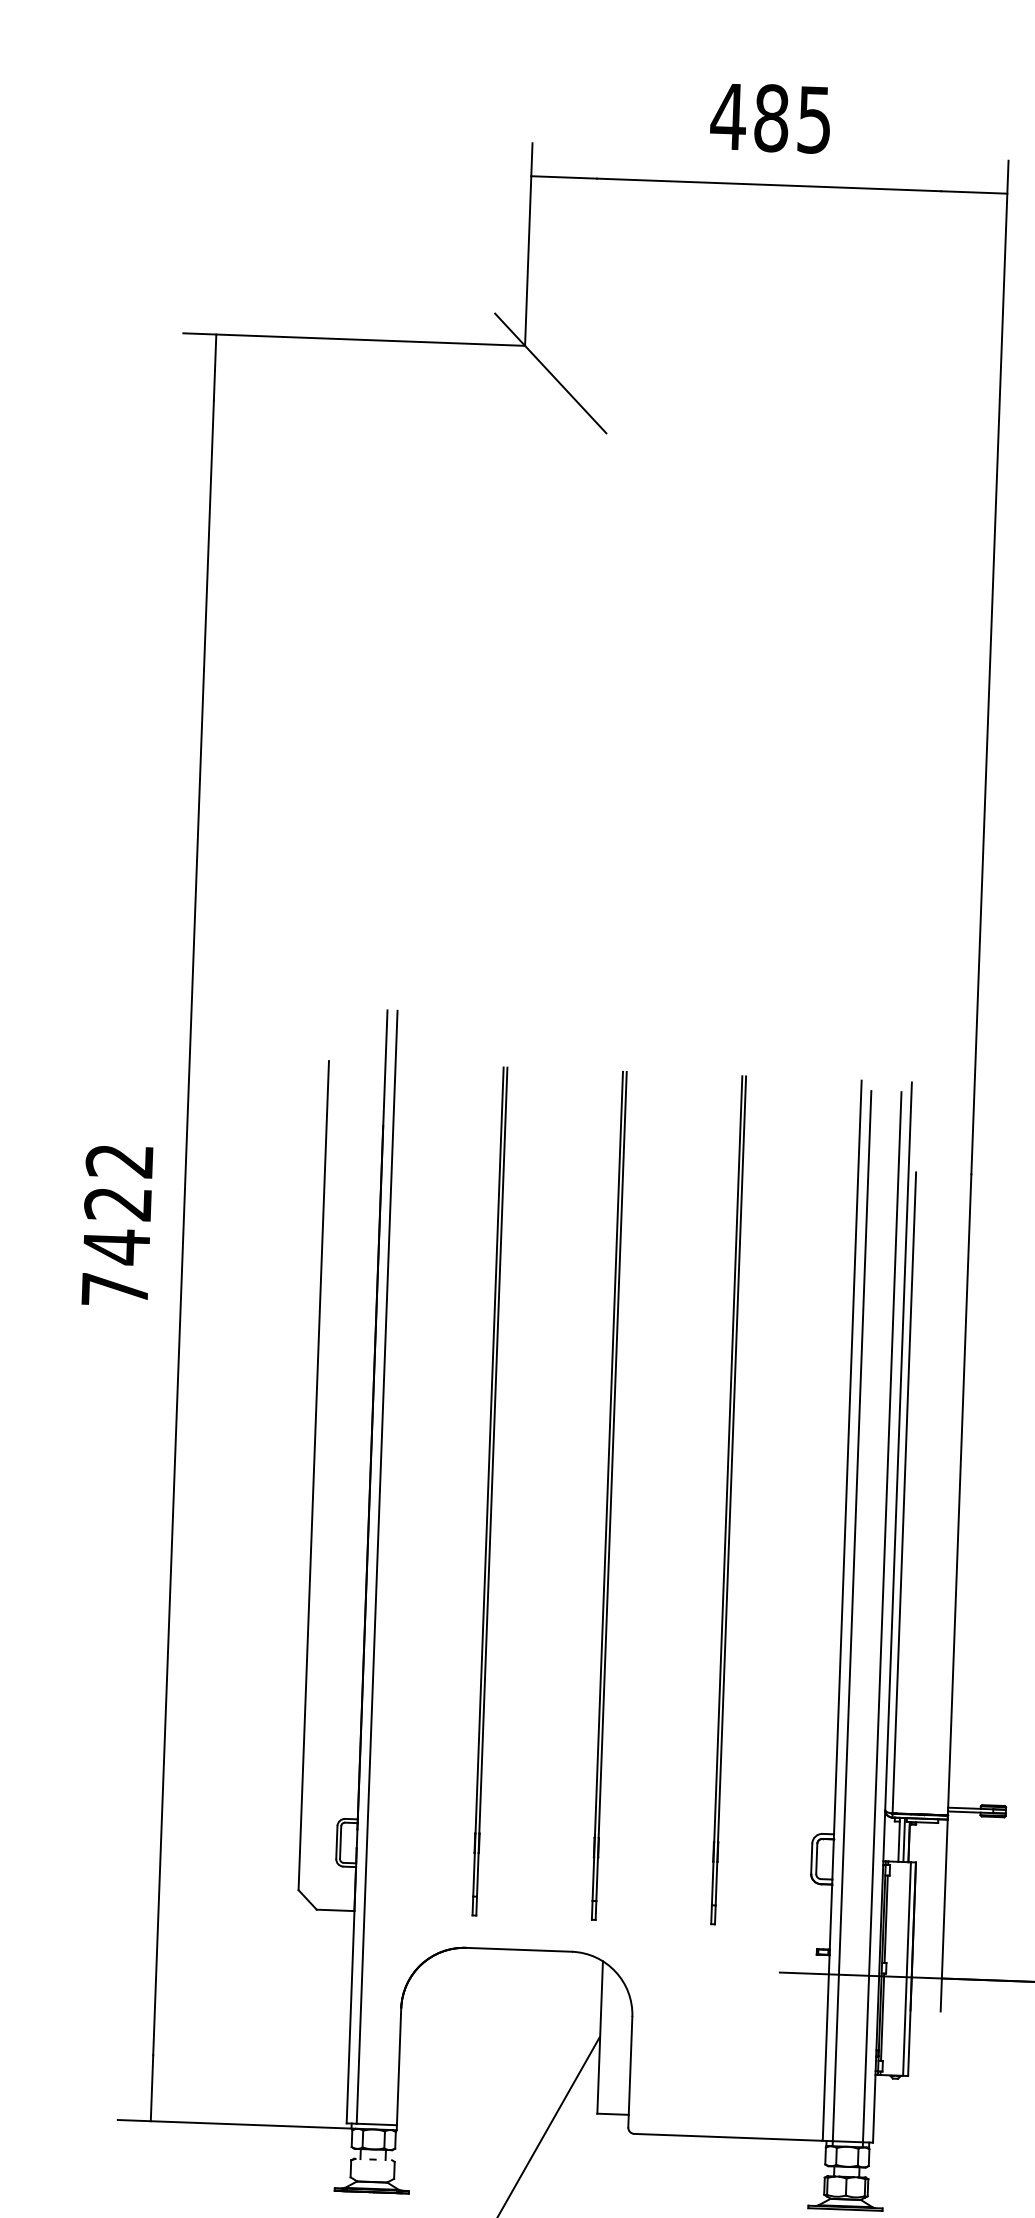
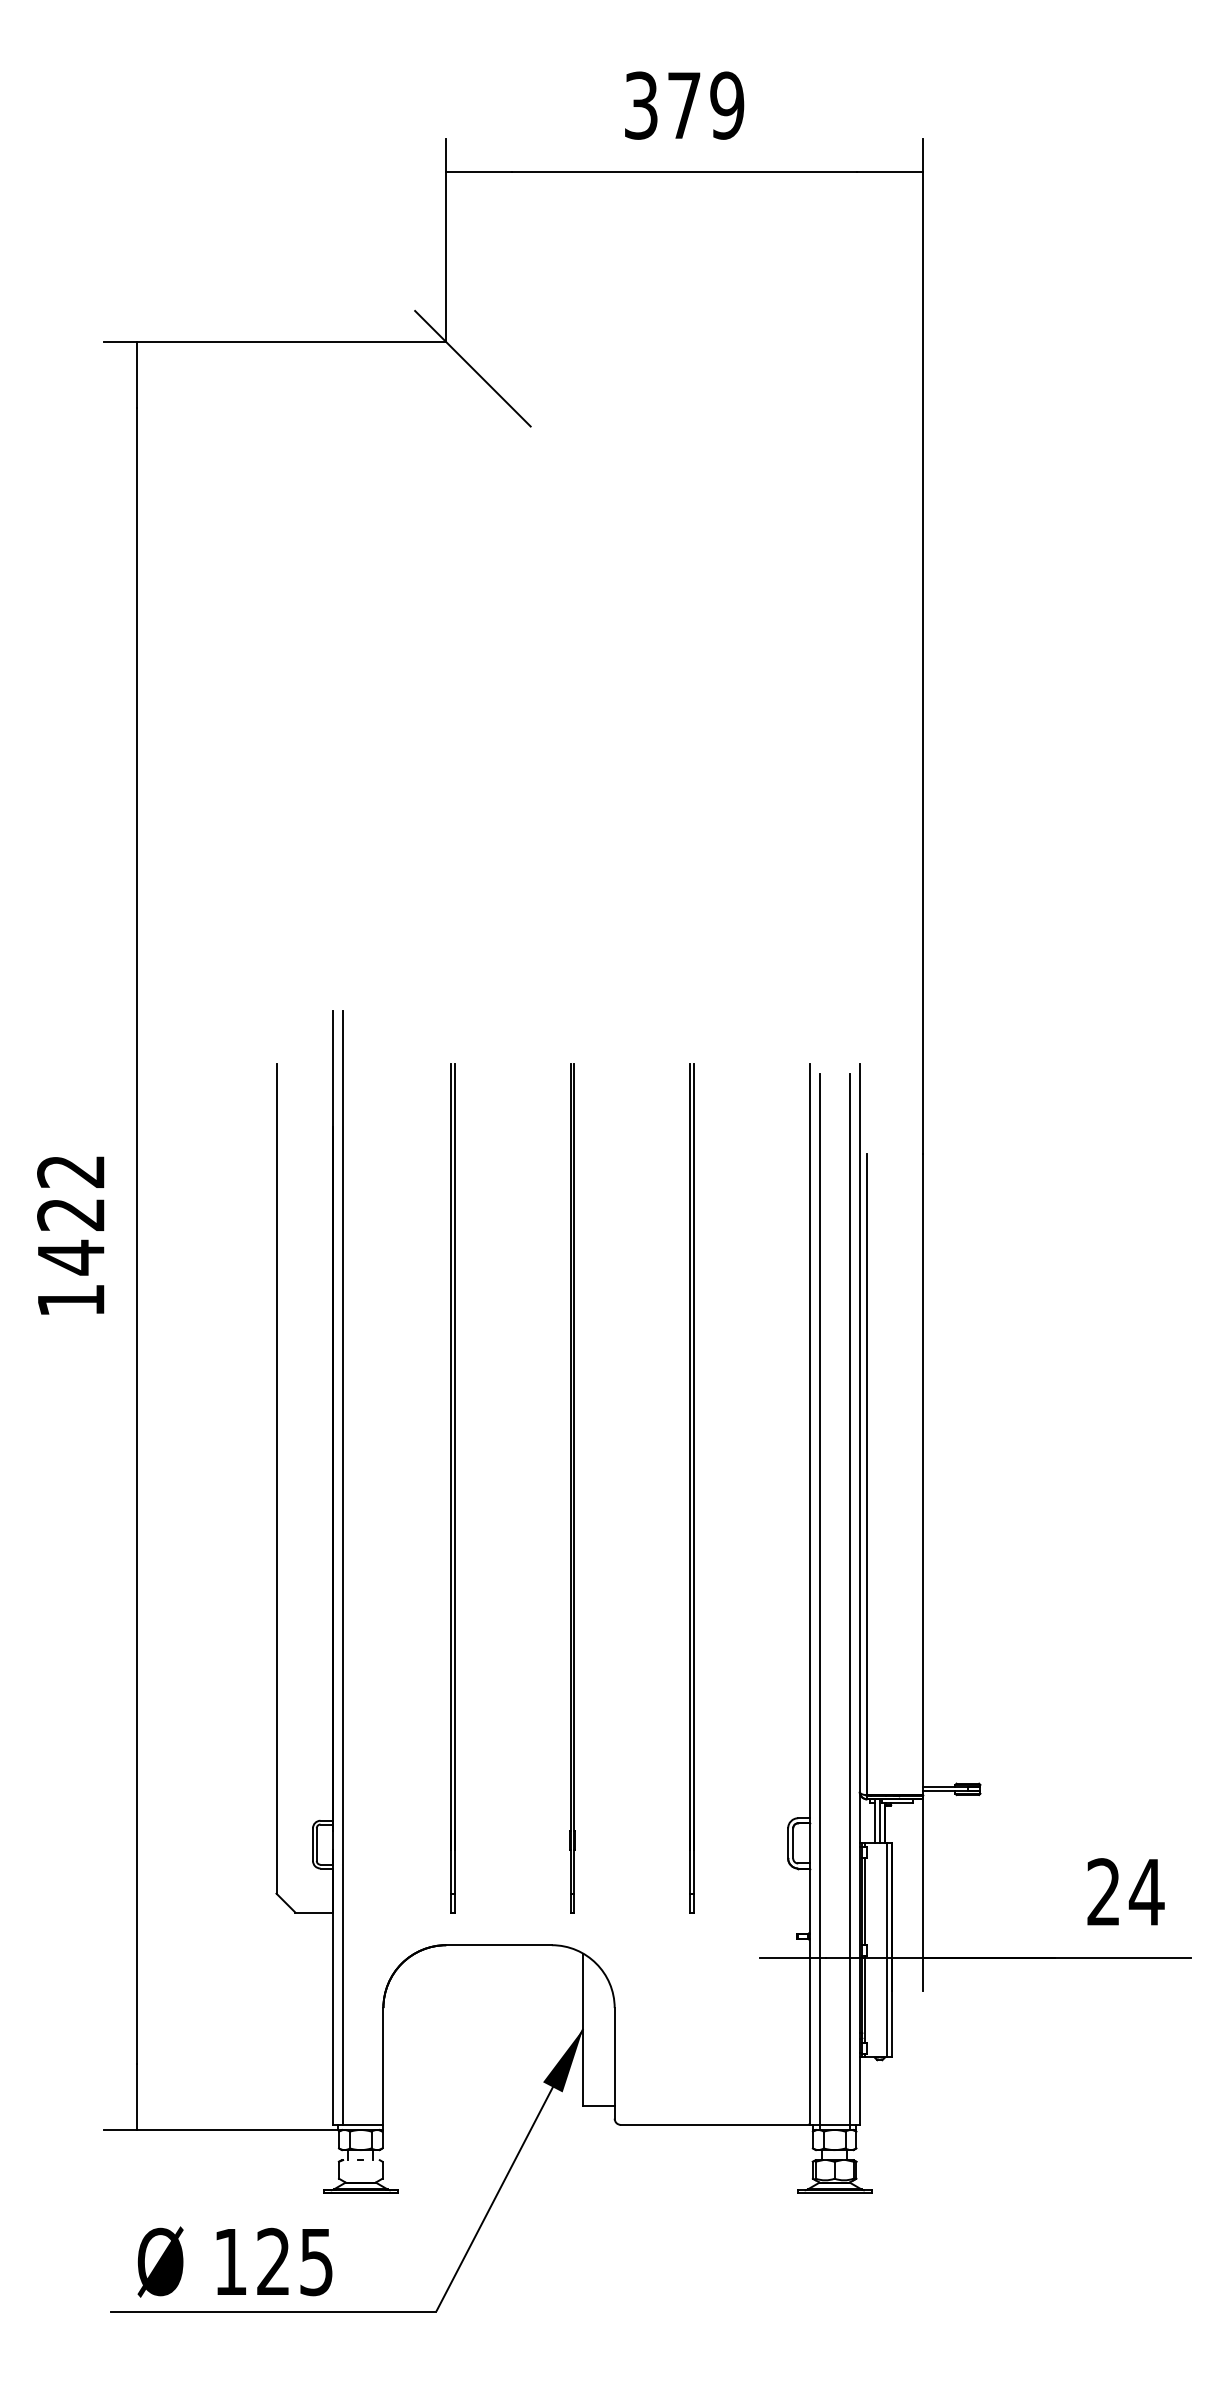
text: (770, 118) -> (683, 105), 485 -> 379
text: (115, 1289) -> (71, 1300), 7422 -> 1422
fill: (579, 2067) -> (563, 2060), added

